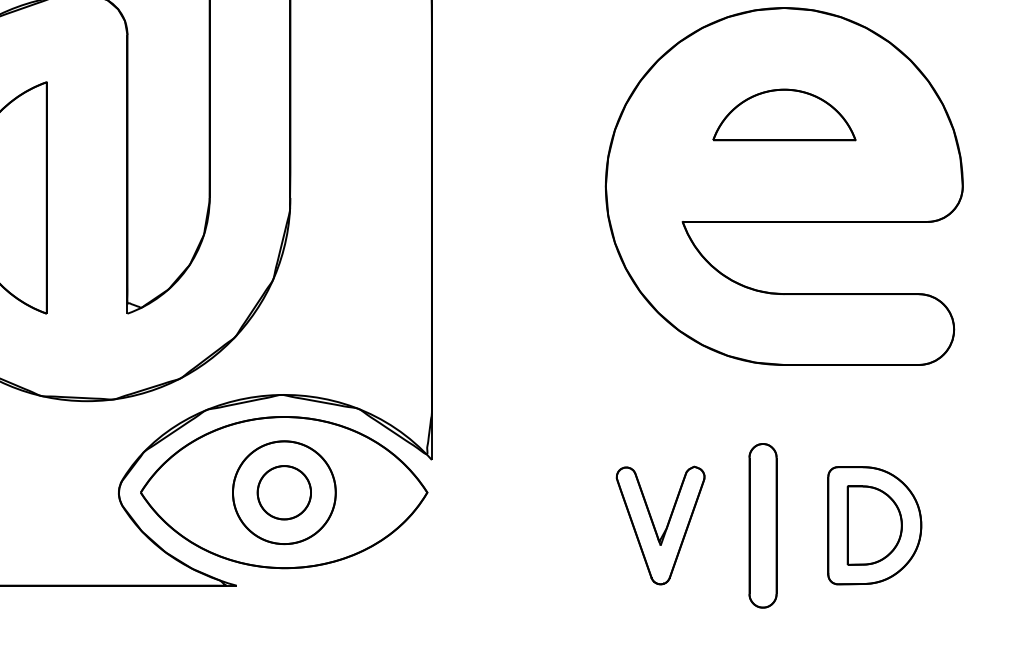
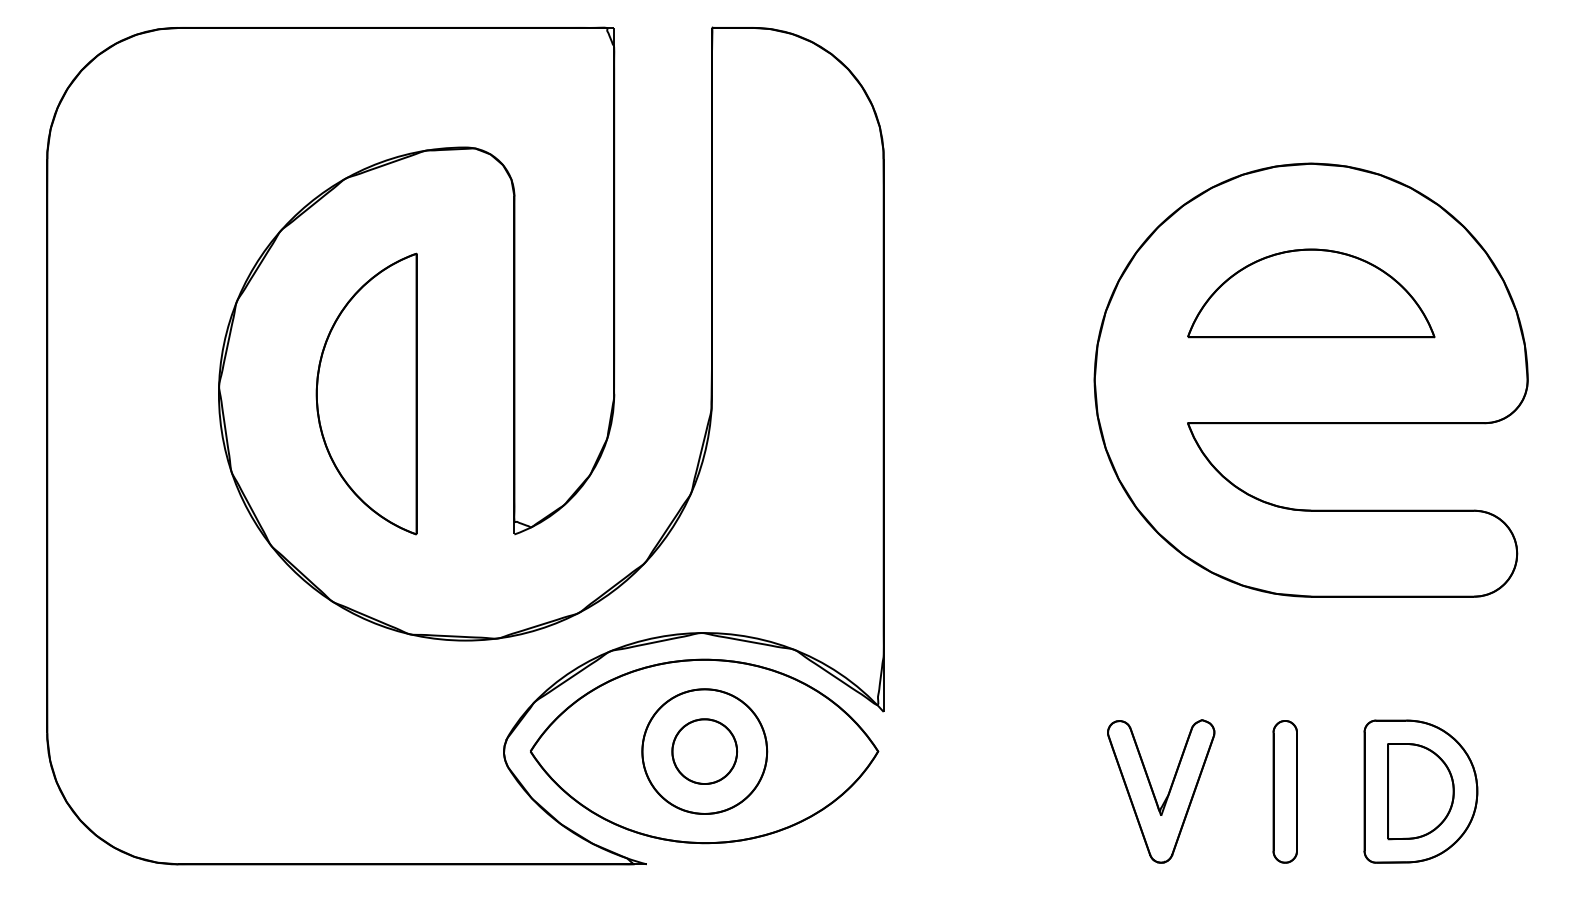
part: (784, 115) -> (1311, 293), size x1.43
part: (762, 525) -> (1284, 791), size x0.71

